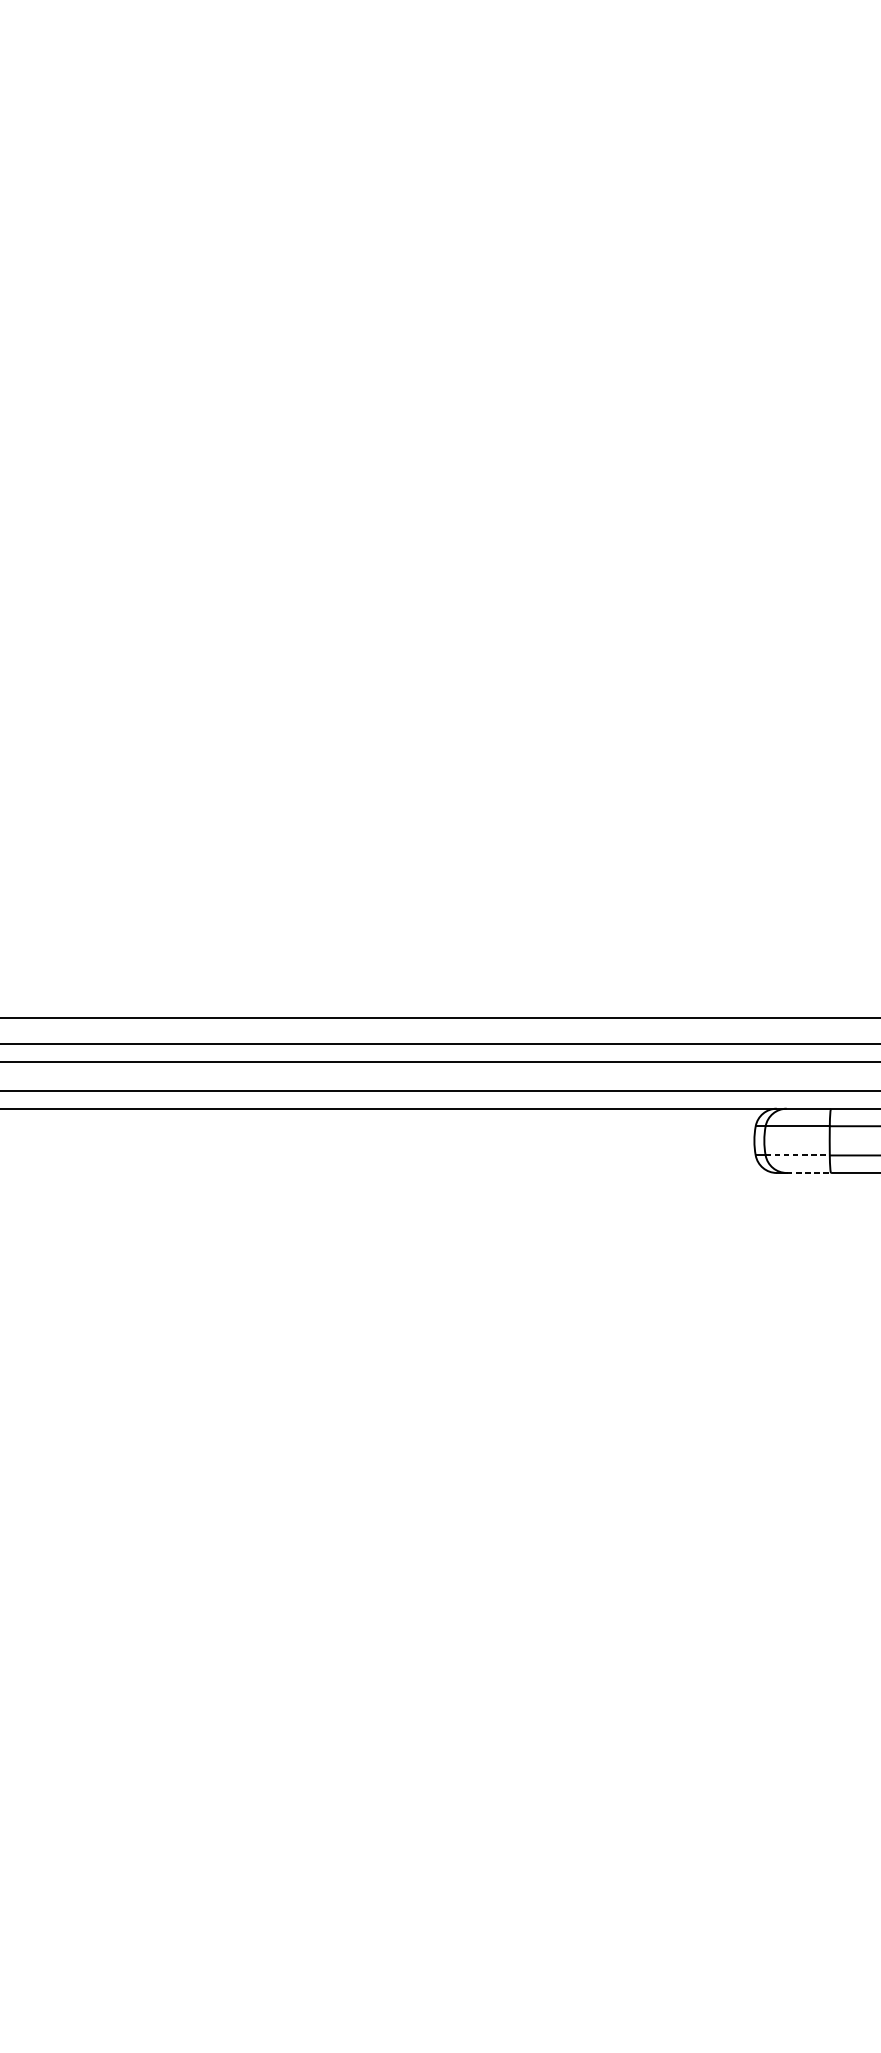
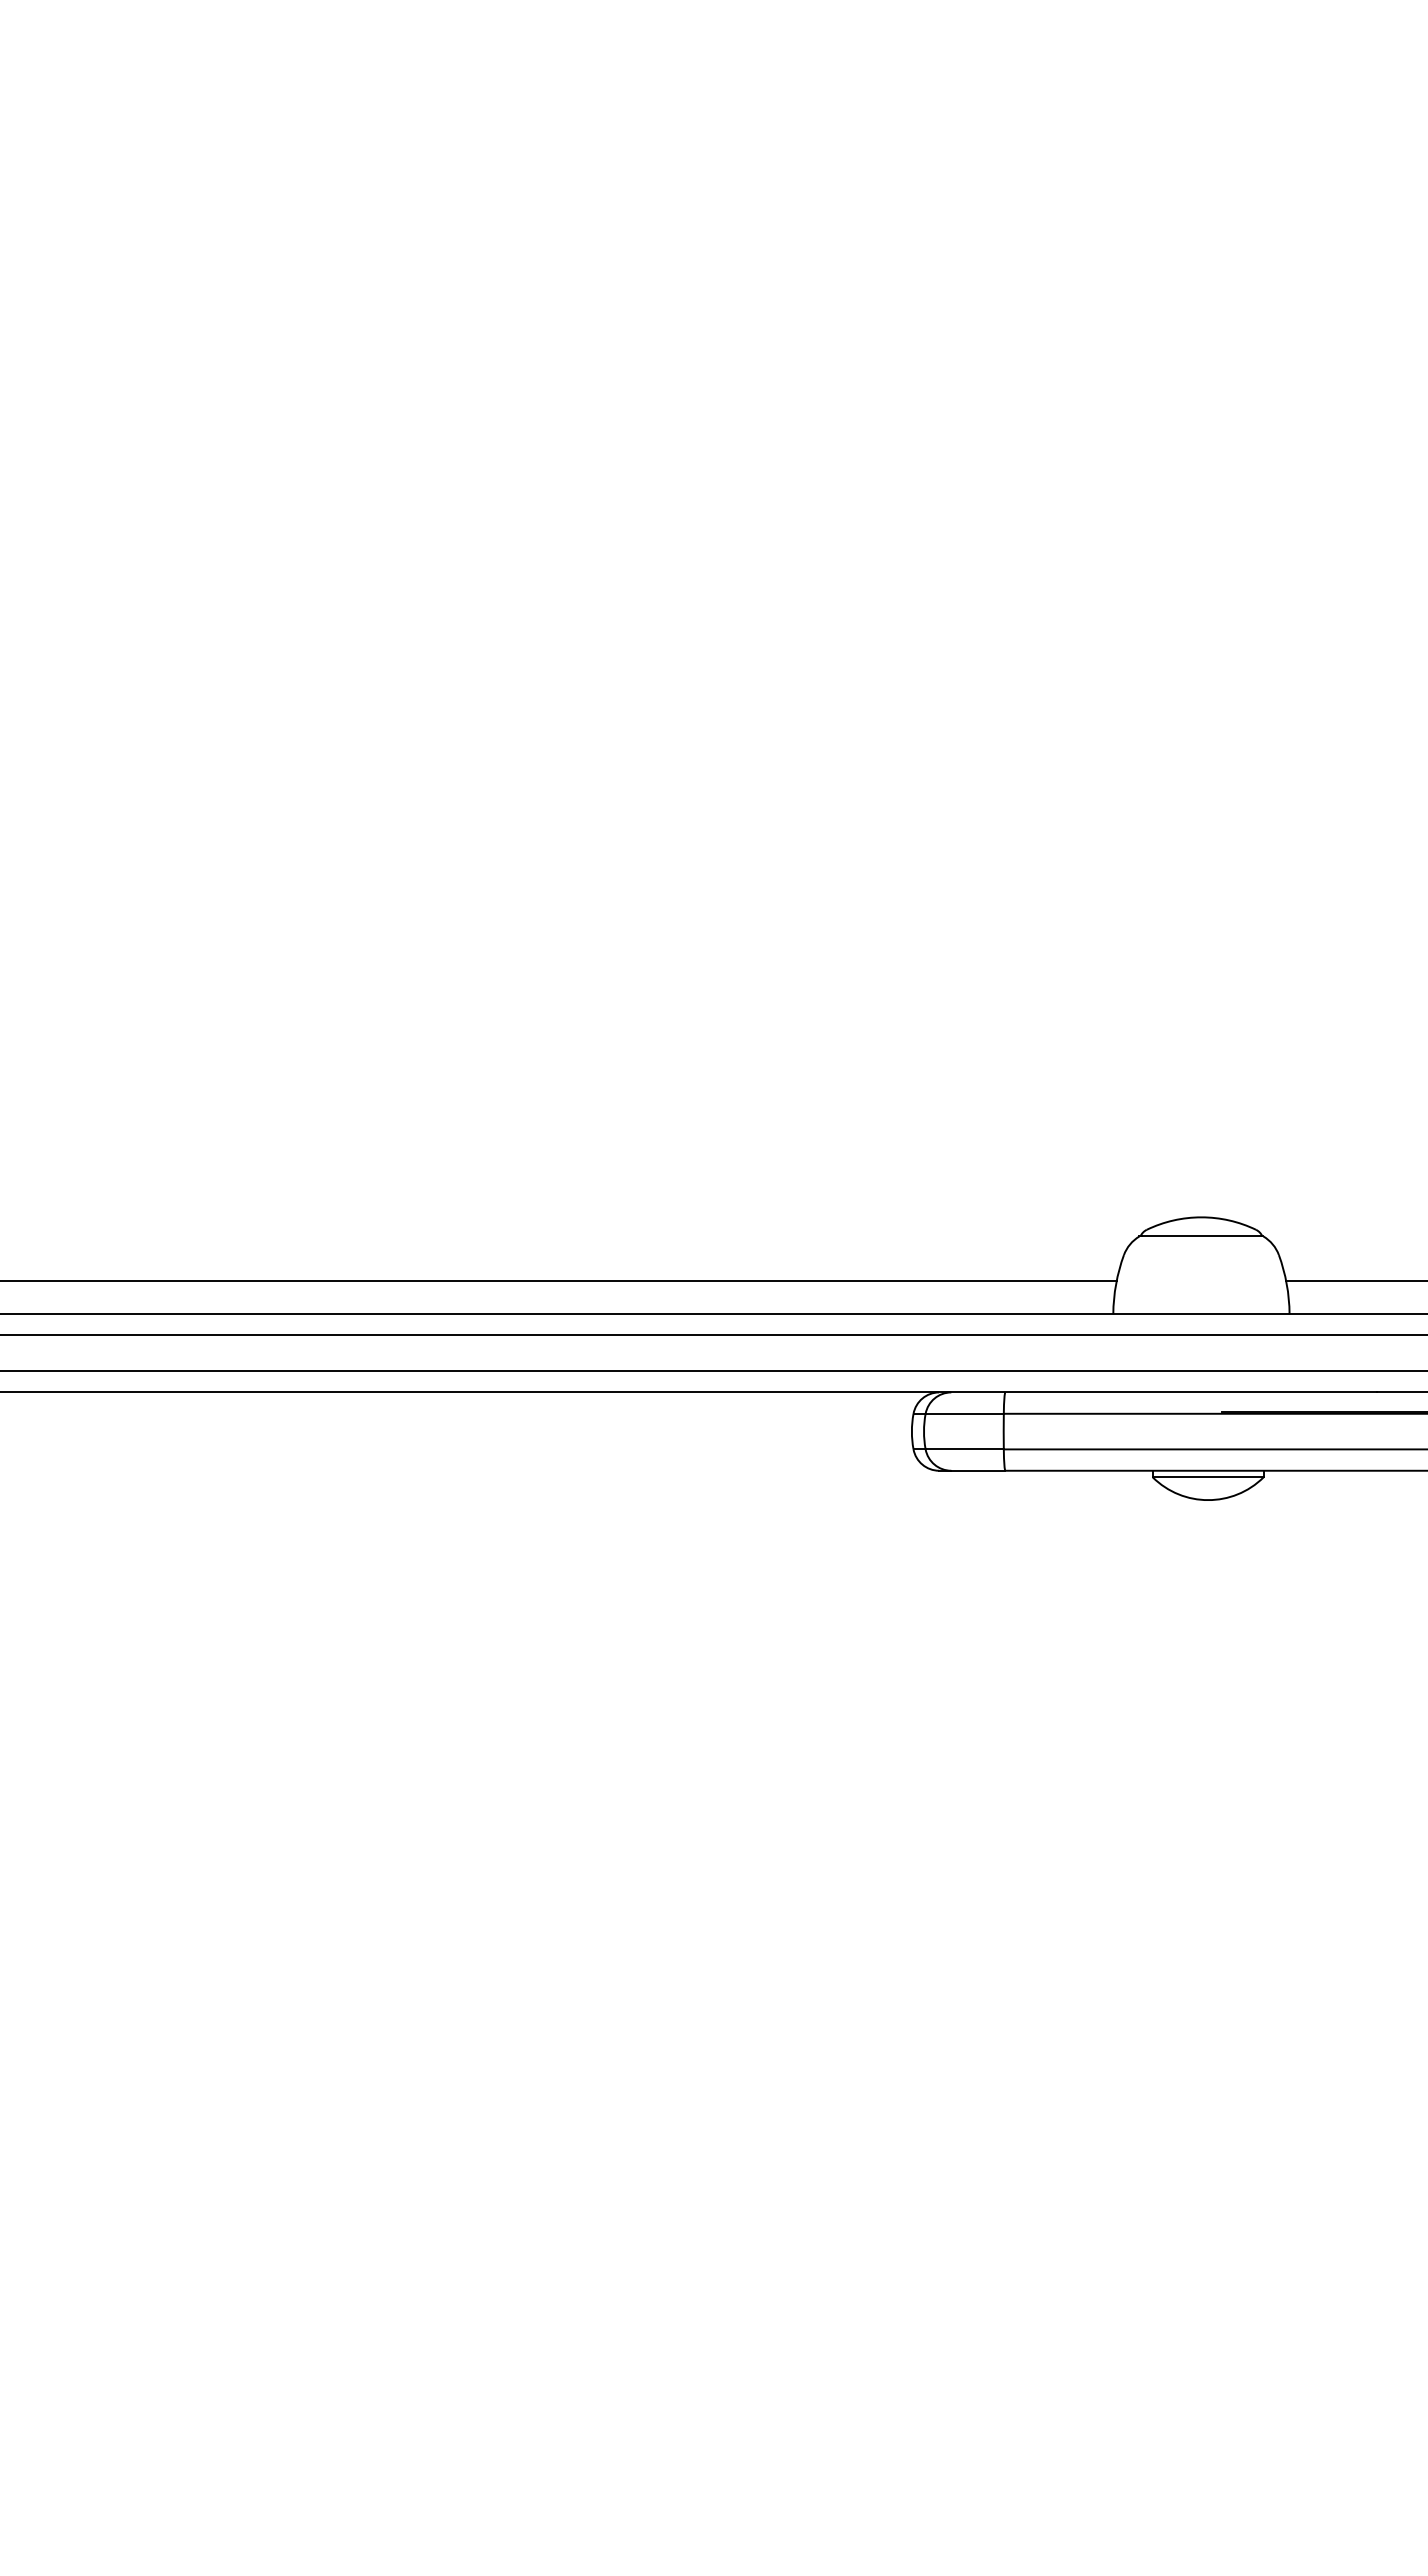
line: (798, 1155) -> (965, 1449), dashed -> solid
line: (809, 1172) -> (978, 1470), dashed -> solid

